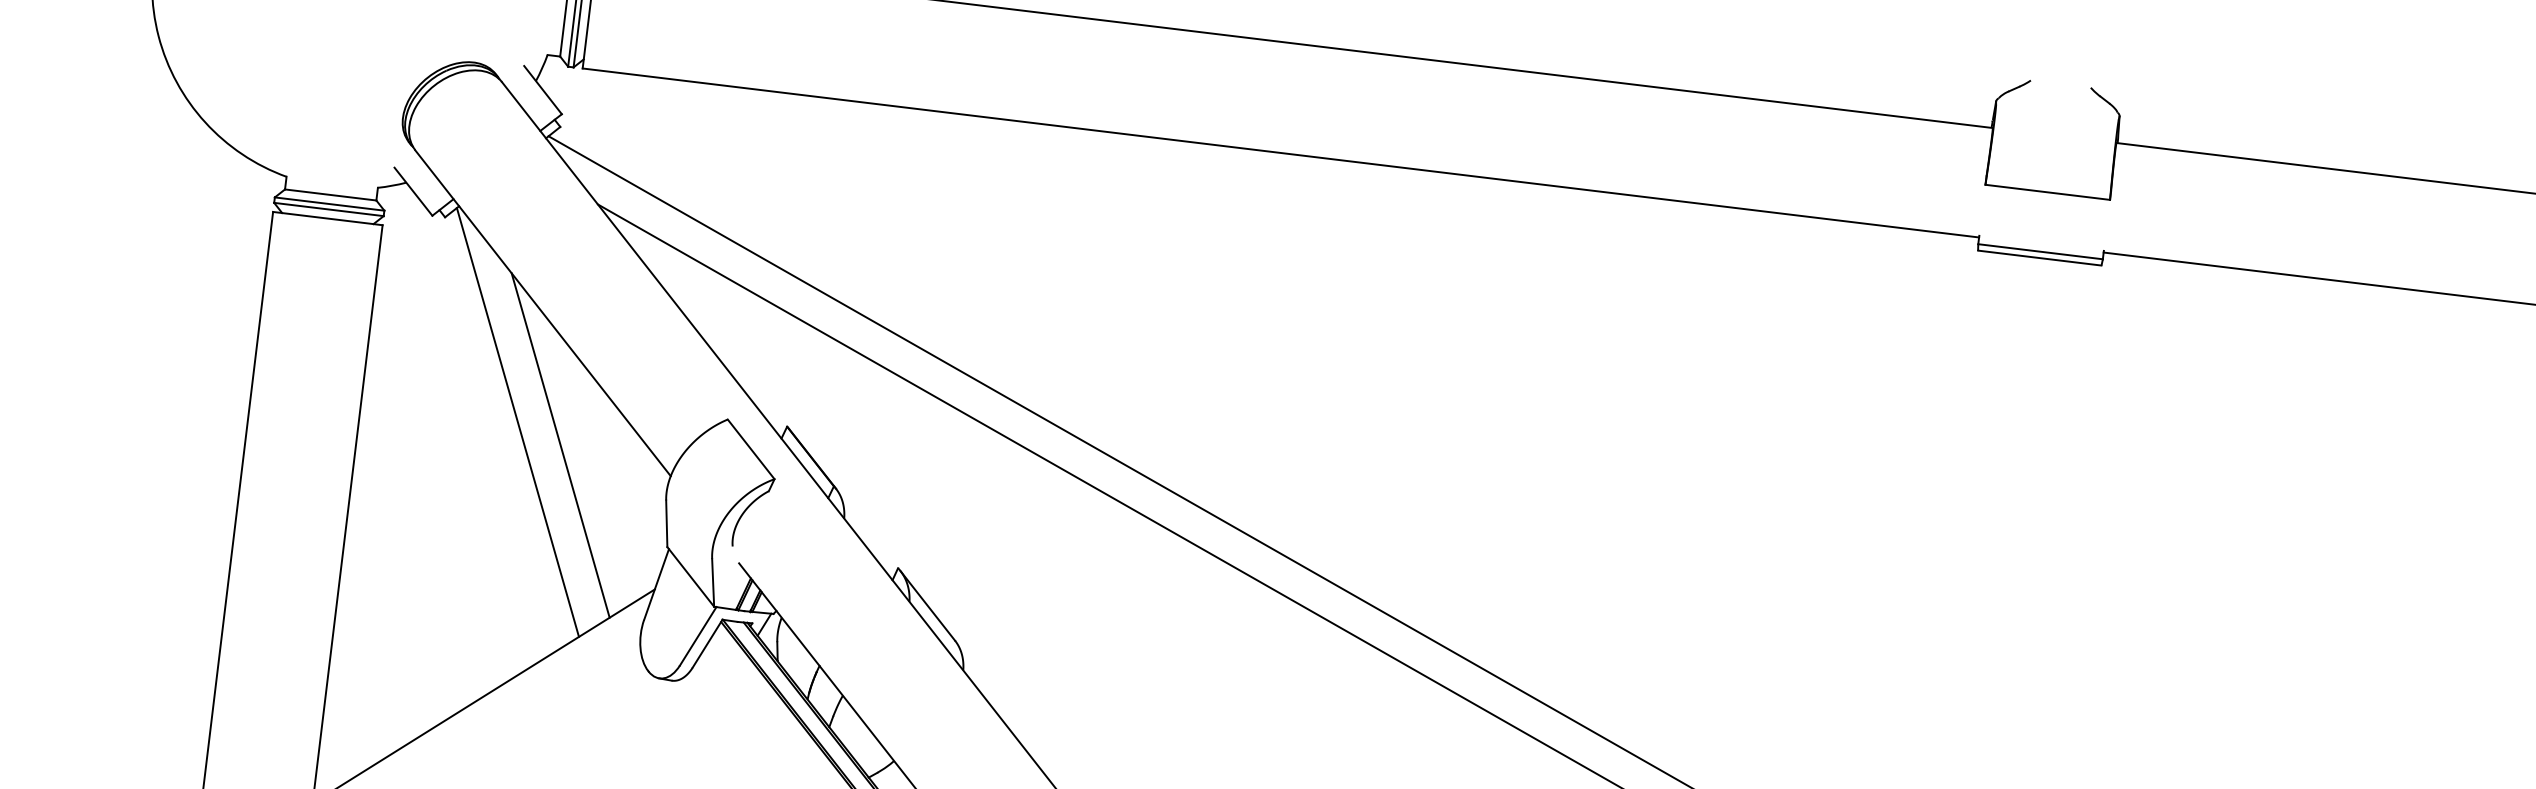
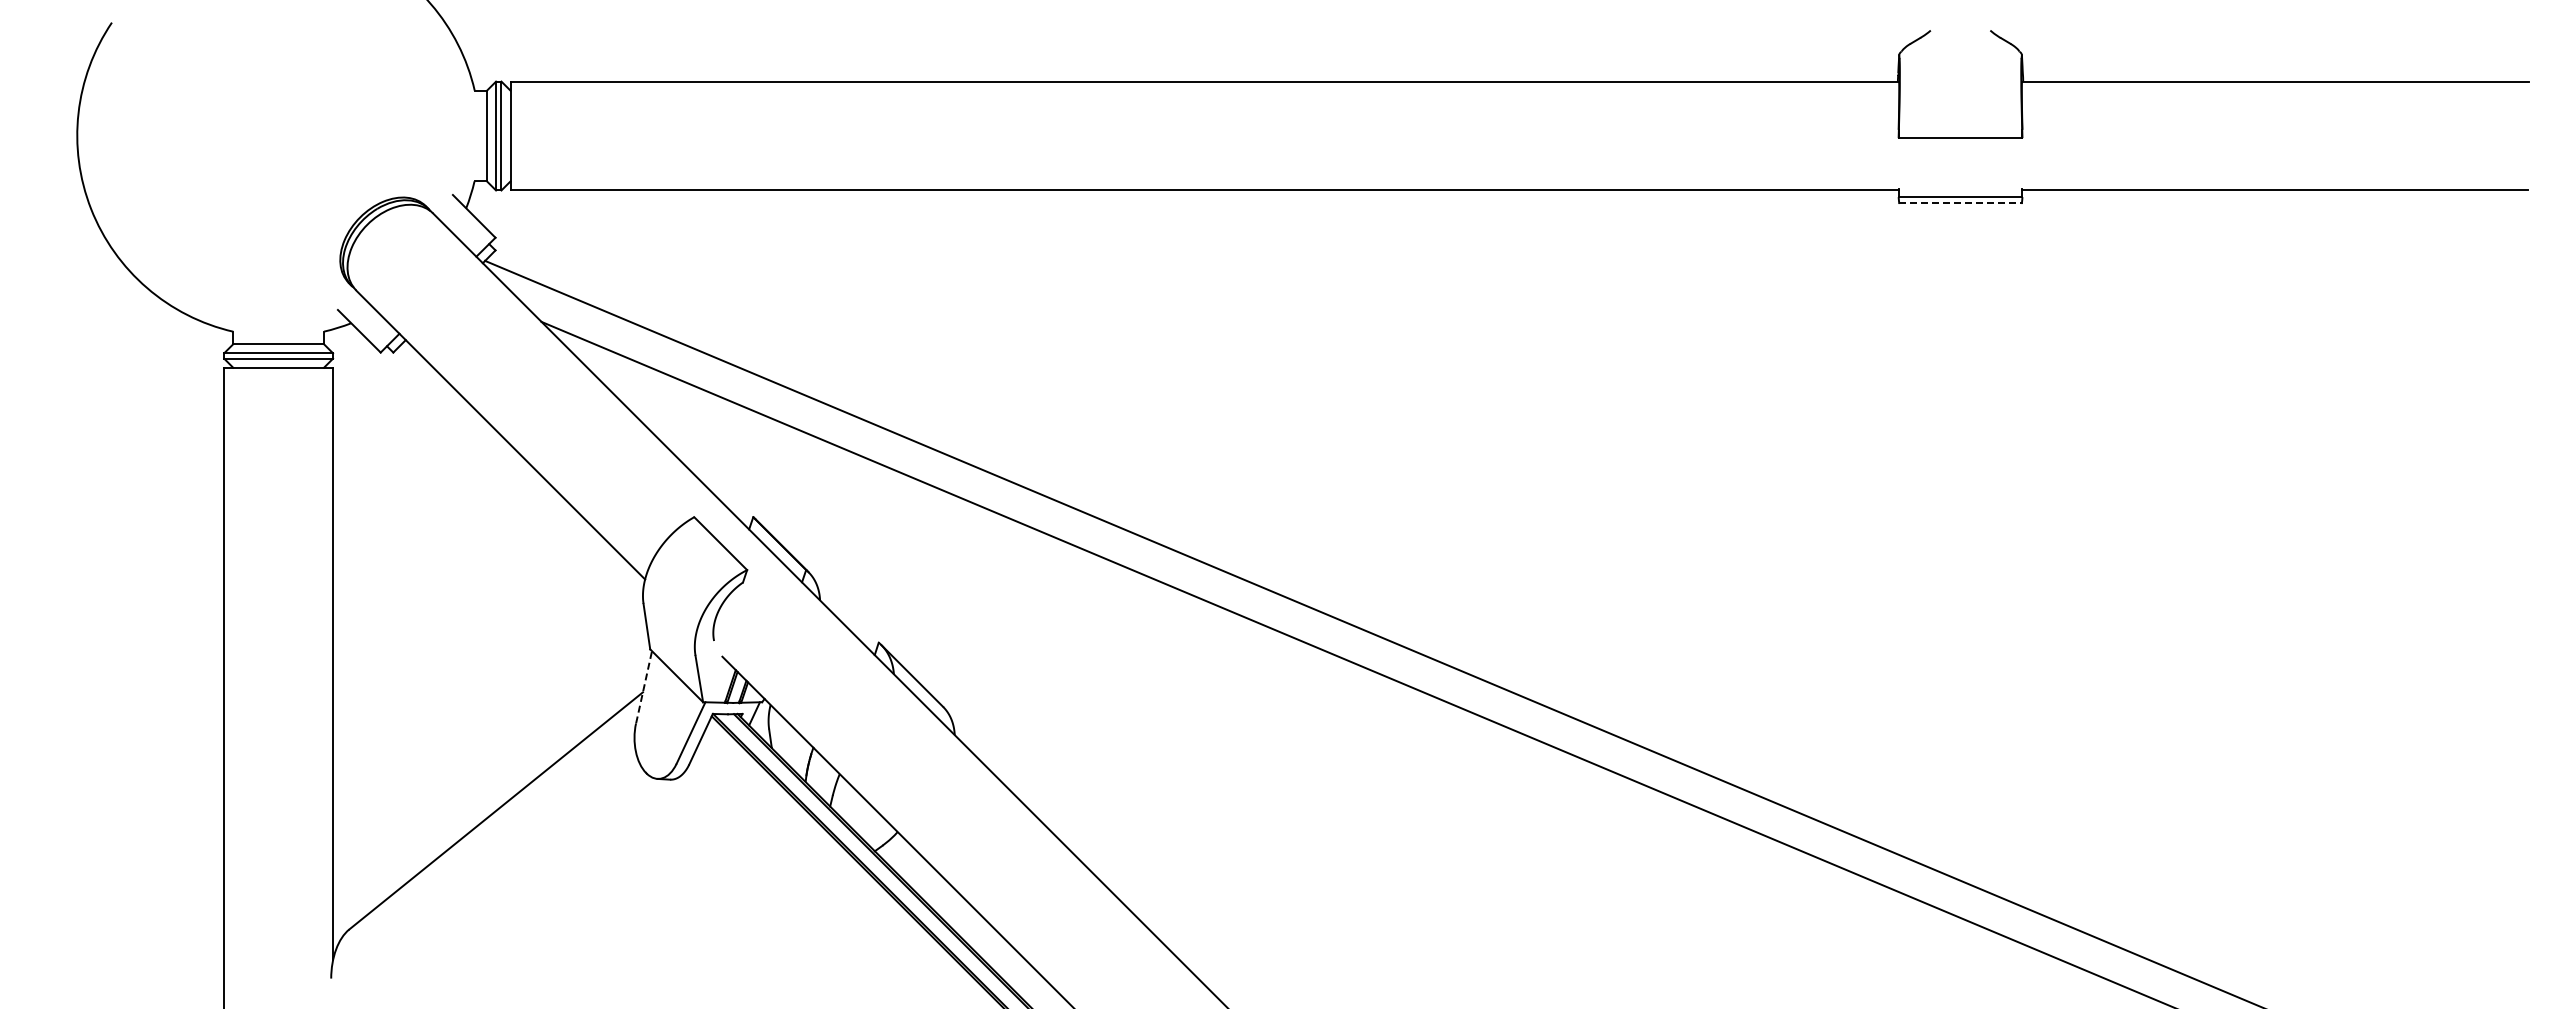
line: (2040, 258) -> (1961, 203), solid -> dashed
line: (517, 421) -> (488, 544), removed
line: (560, 445) -> (533, 562), removed
line: (656, 584) -> (644, 687), solid -> dashed

